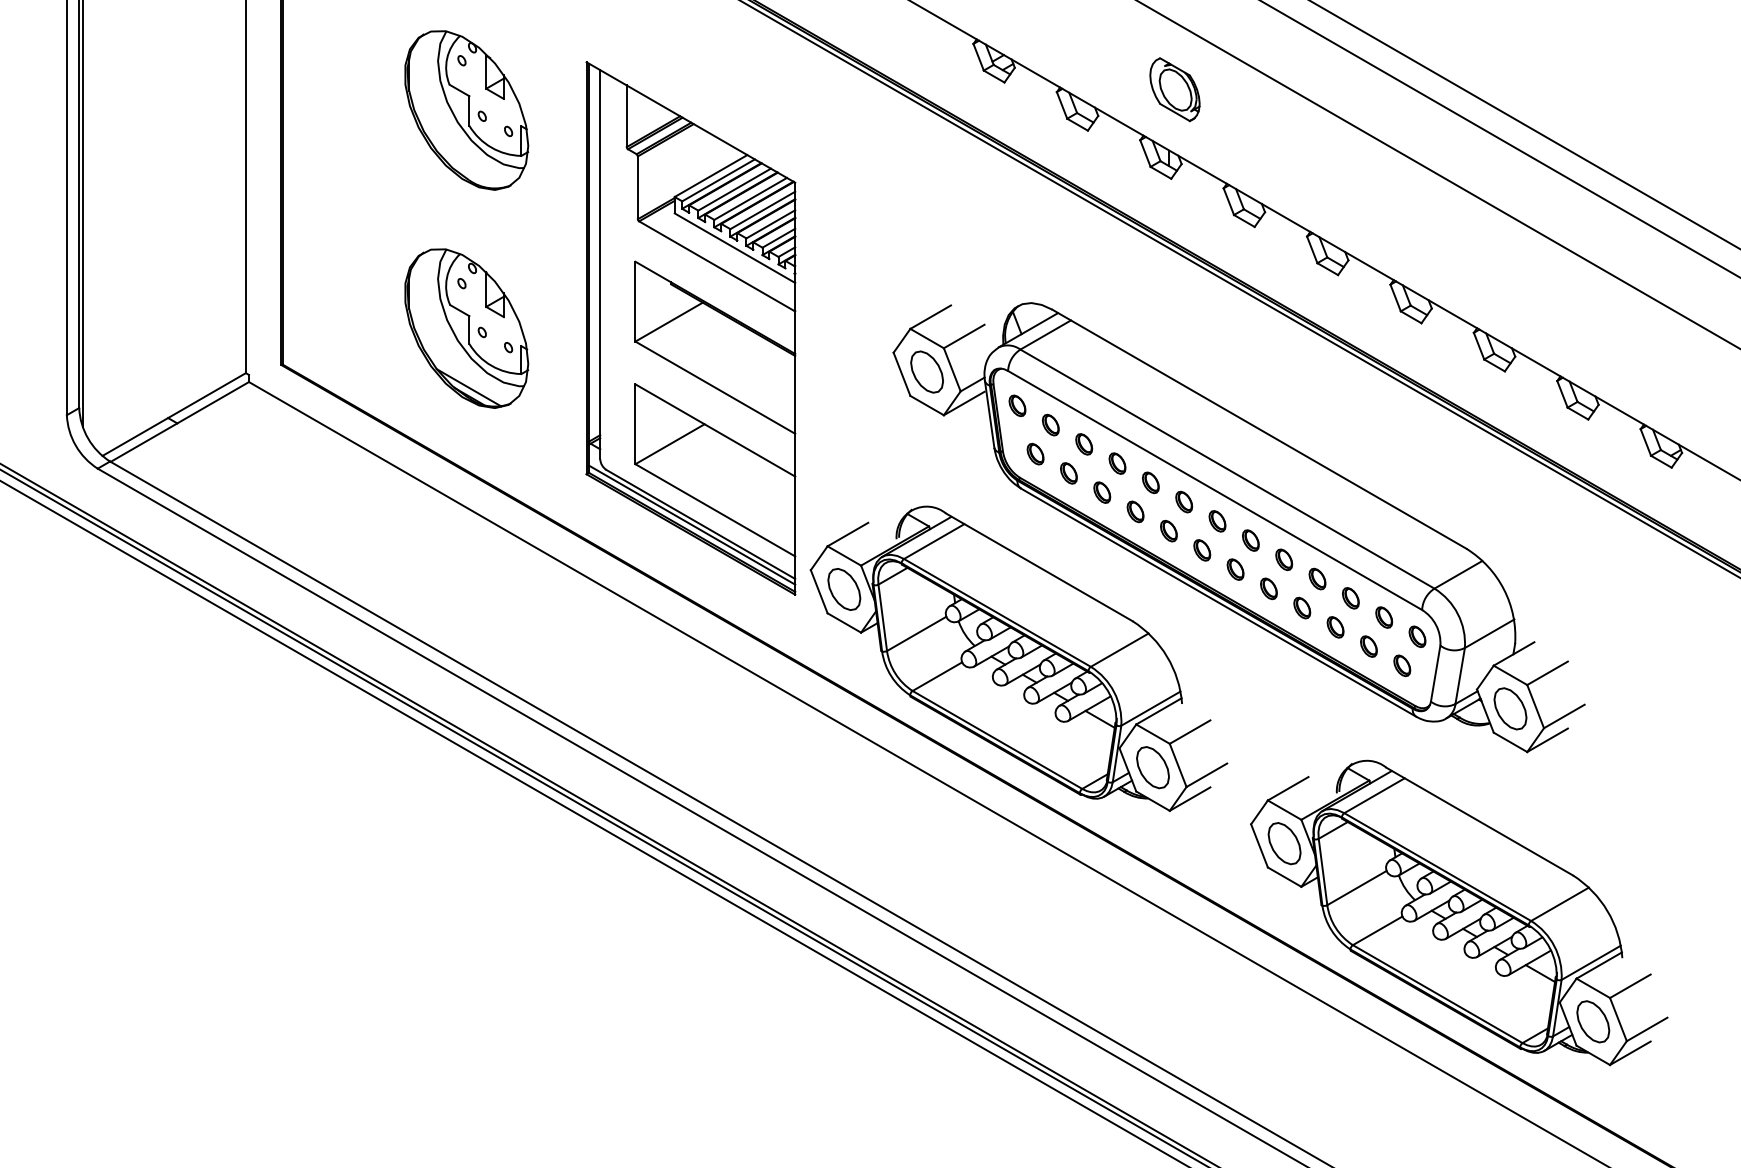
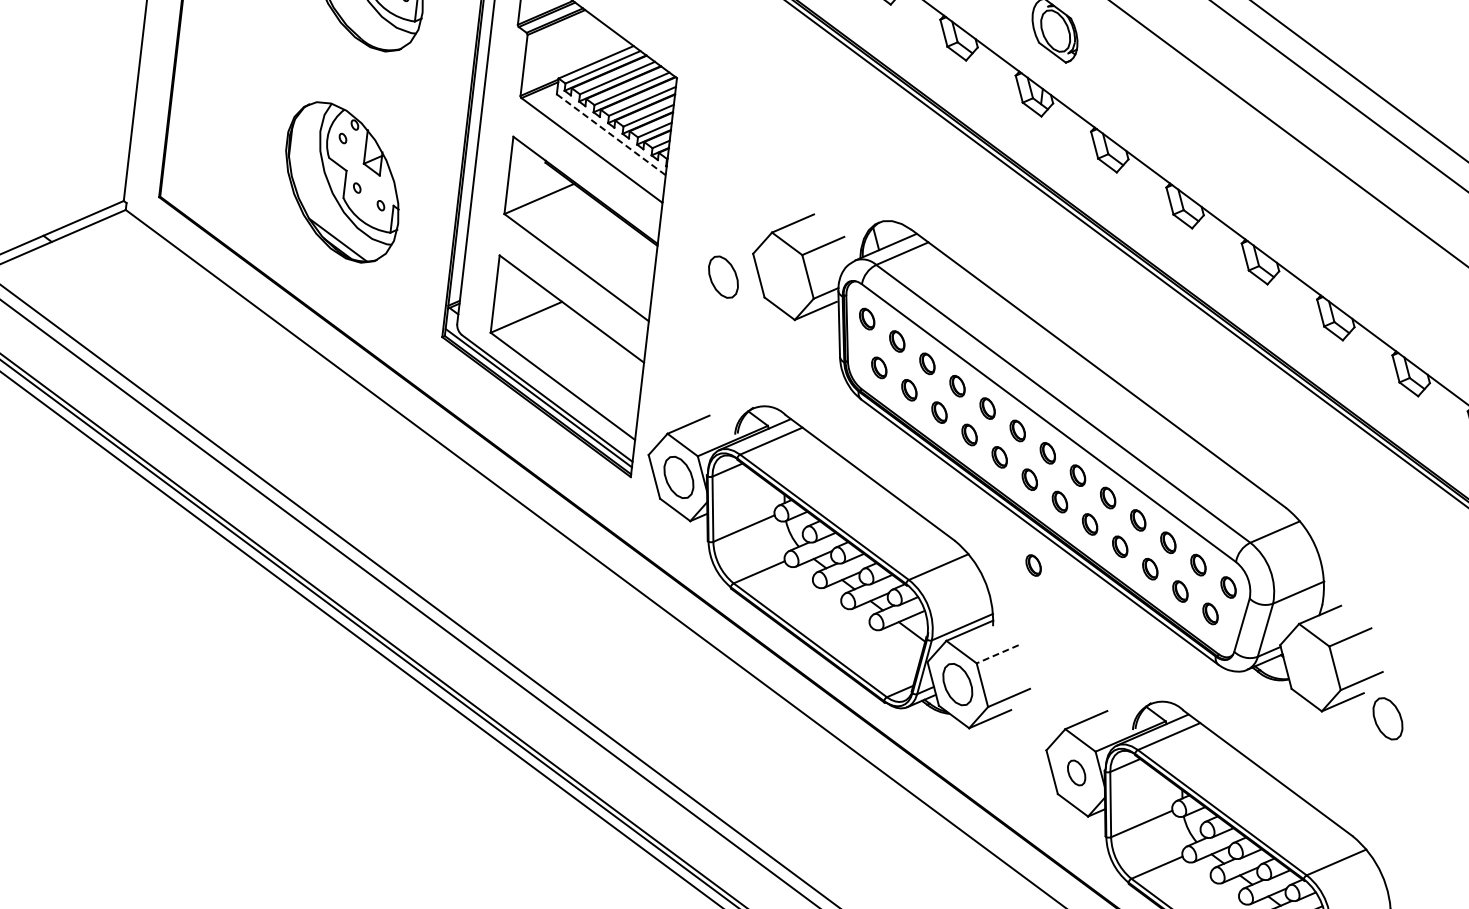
line: (735, 248) -> (611, 135), solid -> dashed
part: (926, 371) -> (722, 276), moved
part: (1216, 637) -> (1033, 565), added
part: (1510, 708) -> (1388, 718), moved
line: (1189, 732) -> (997, 654), solid -> dashed
part: (1284, 843) -> (1076, 772), size x0.6

